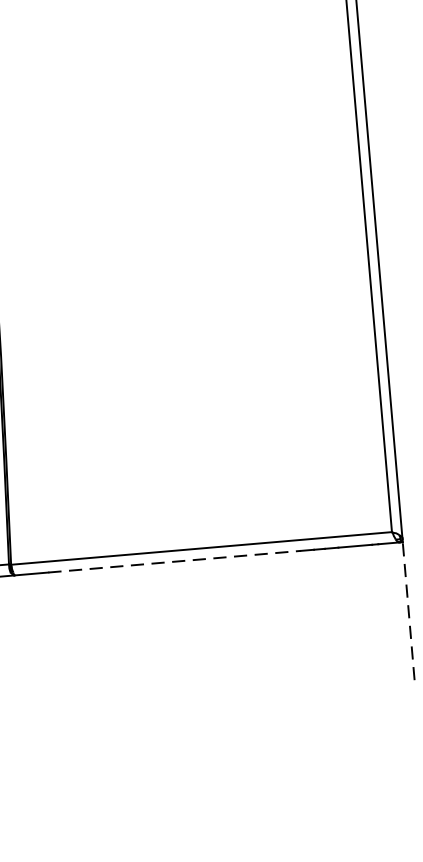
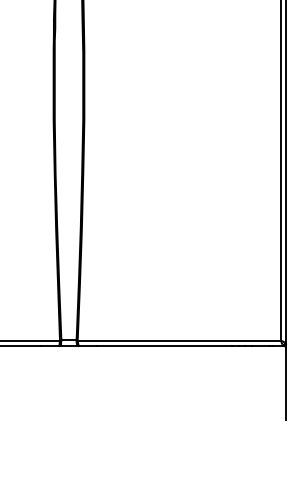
line: (174, 561) -> (164, 346), dashed -> solid
line: (409, 611) -> (286, 383), dashed -> solid

